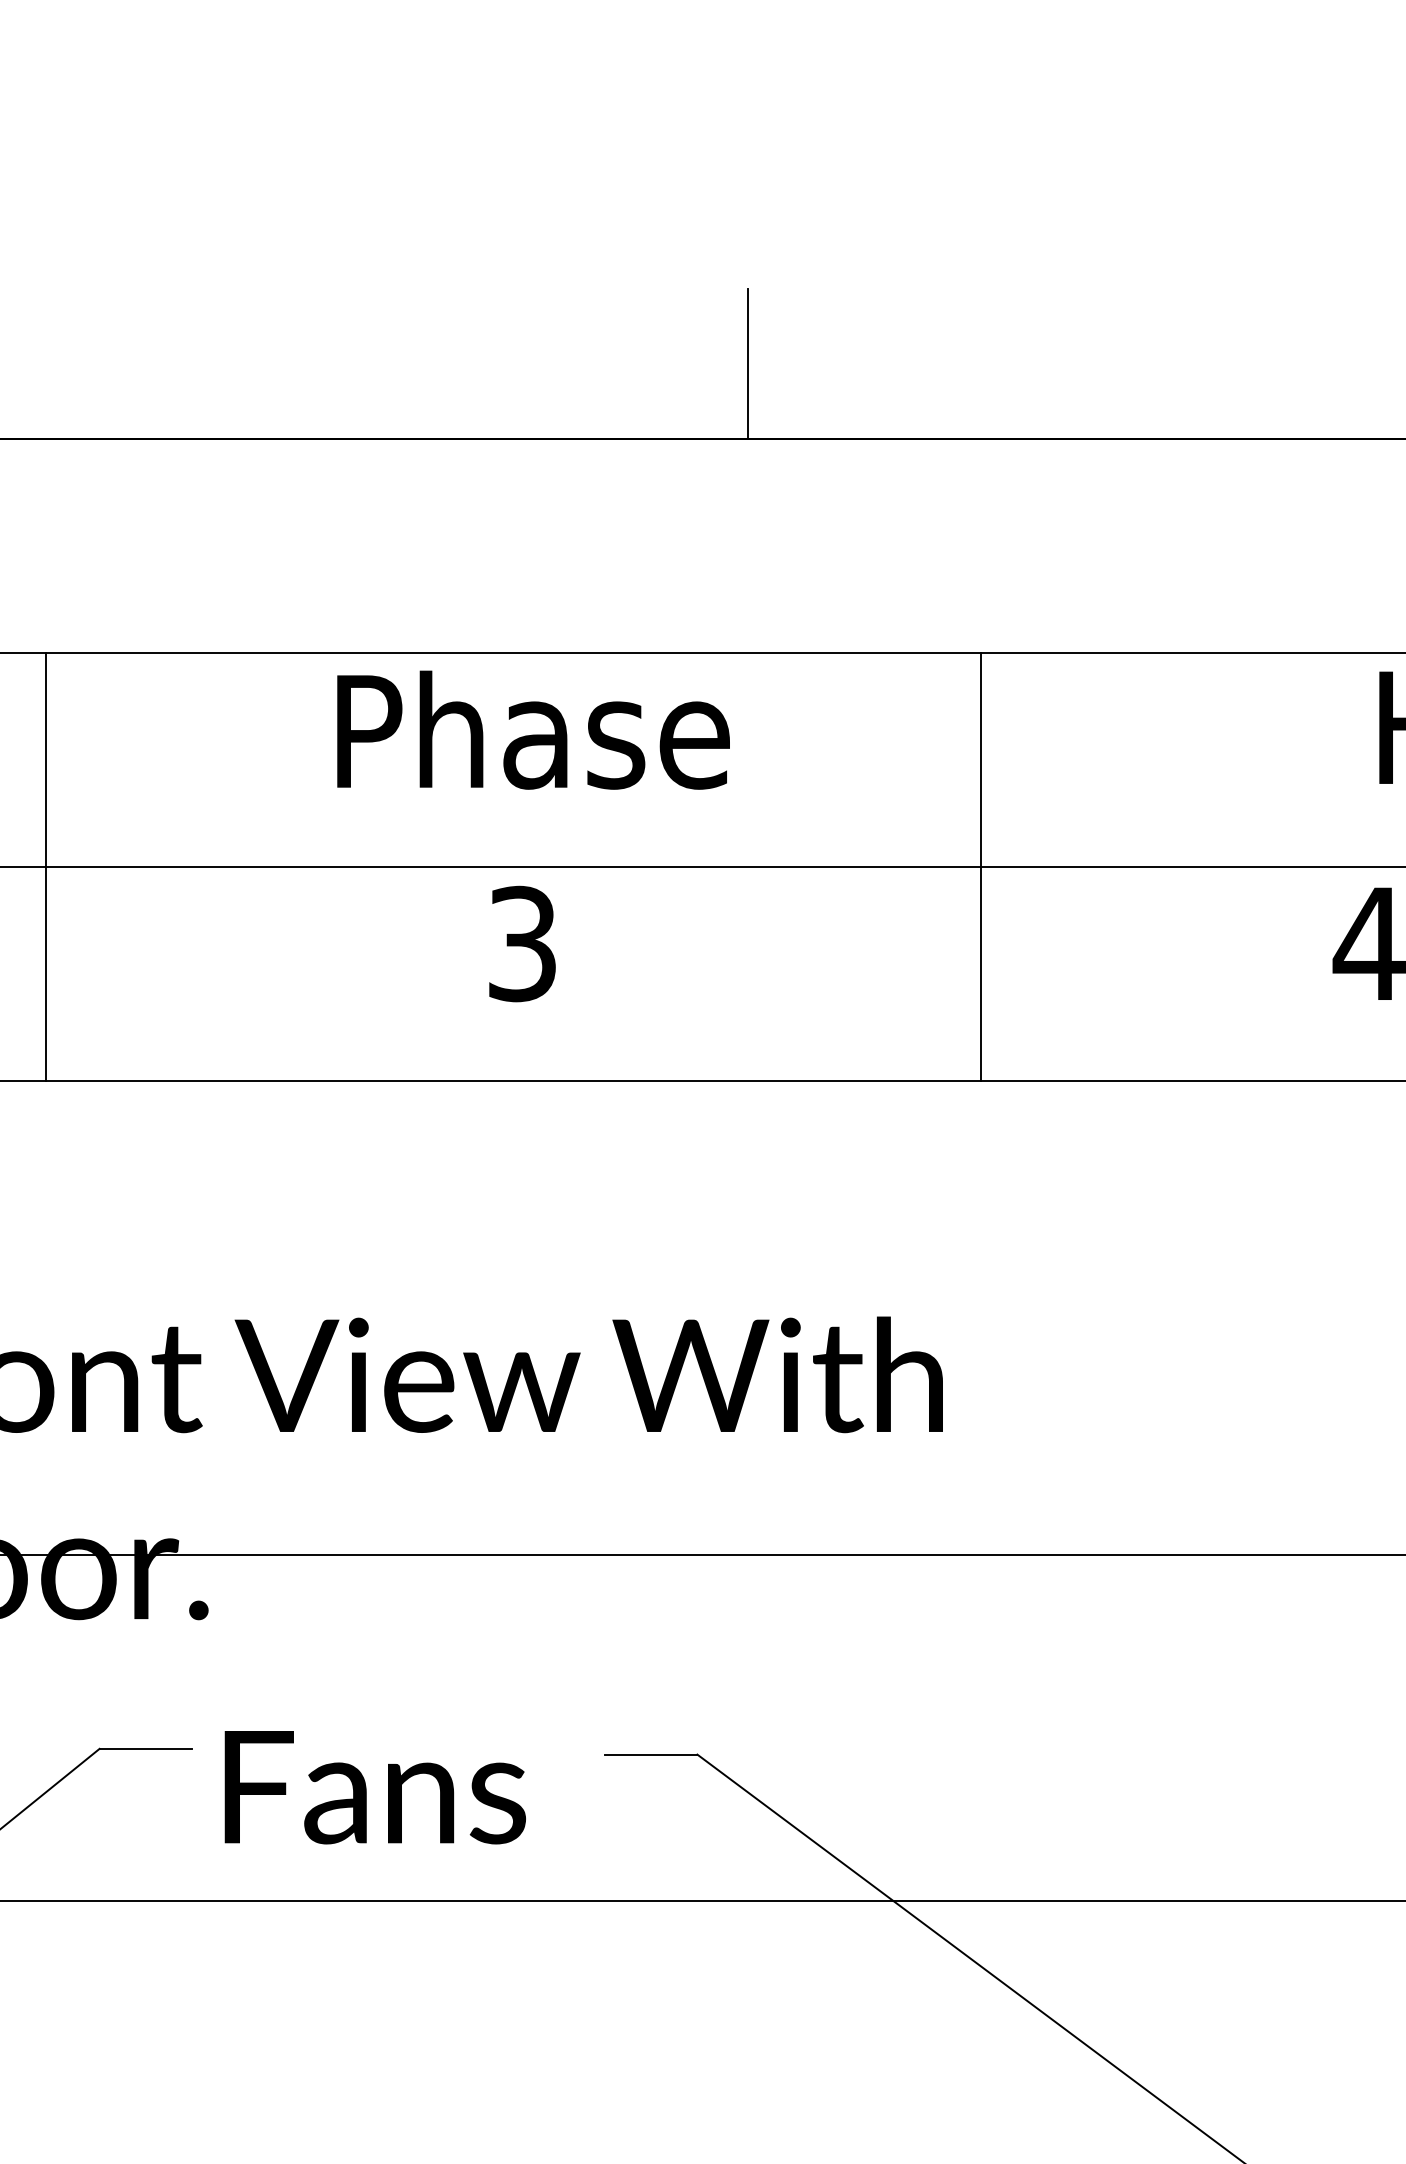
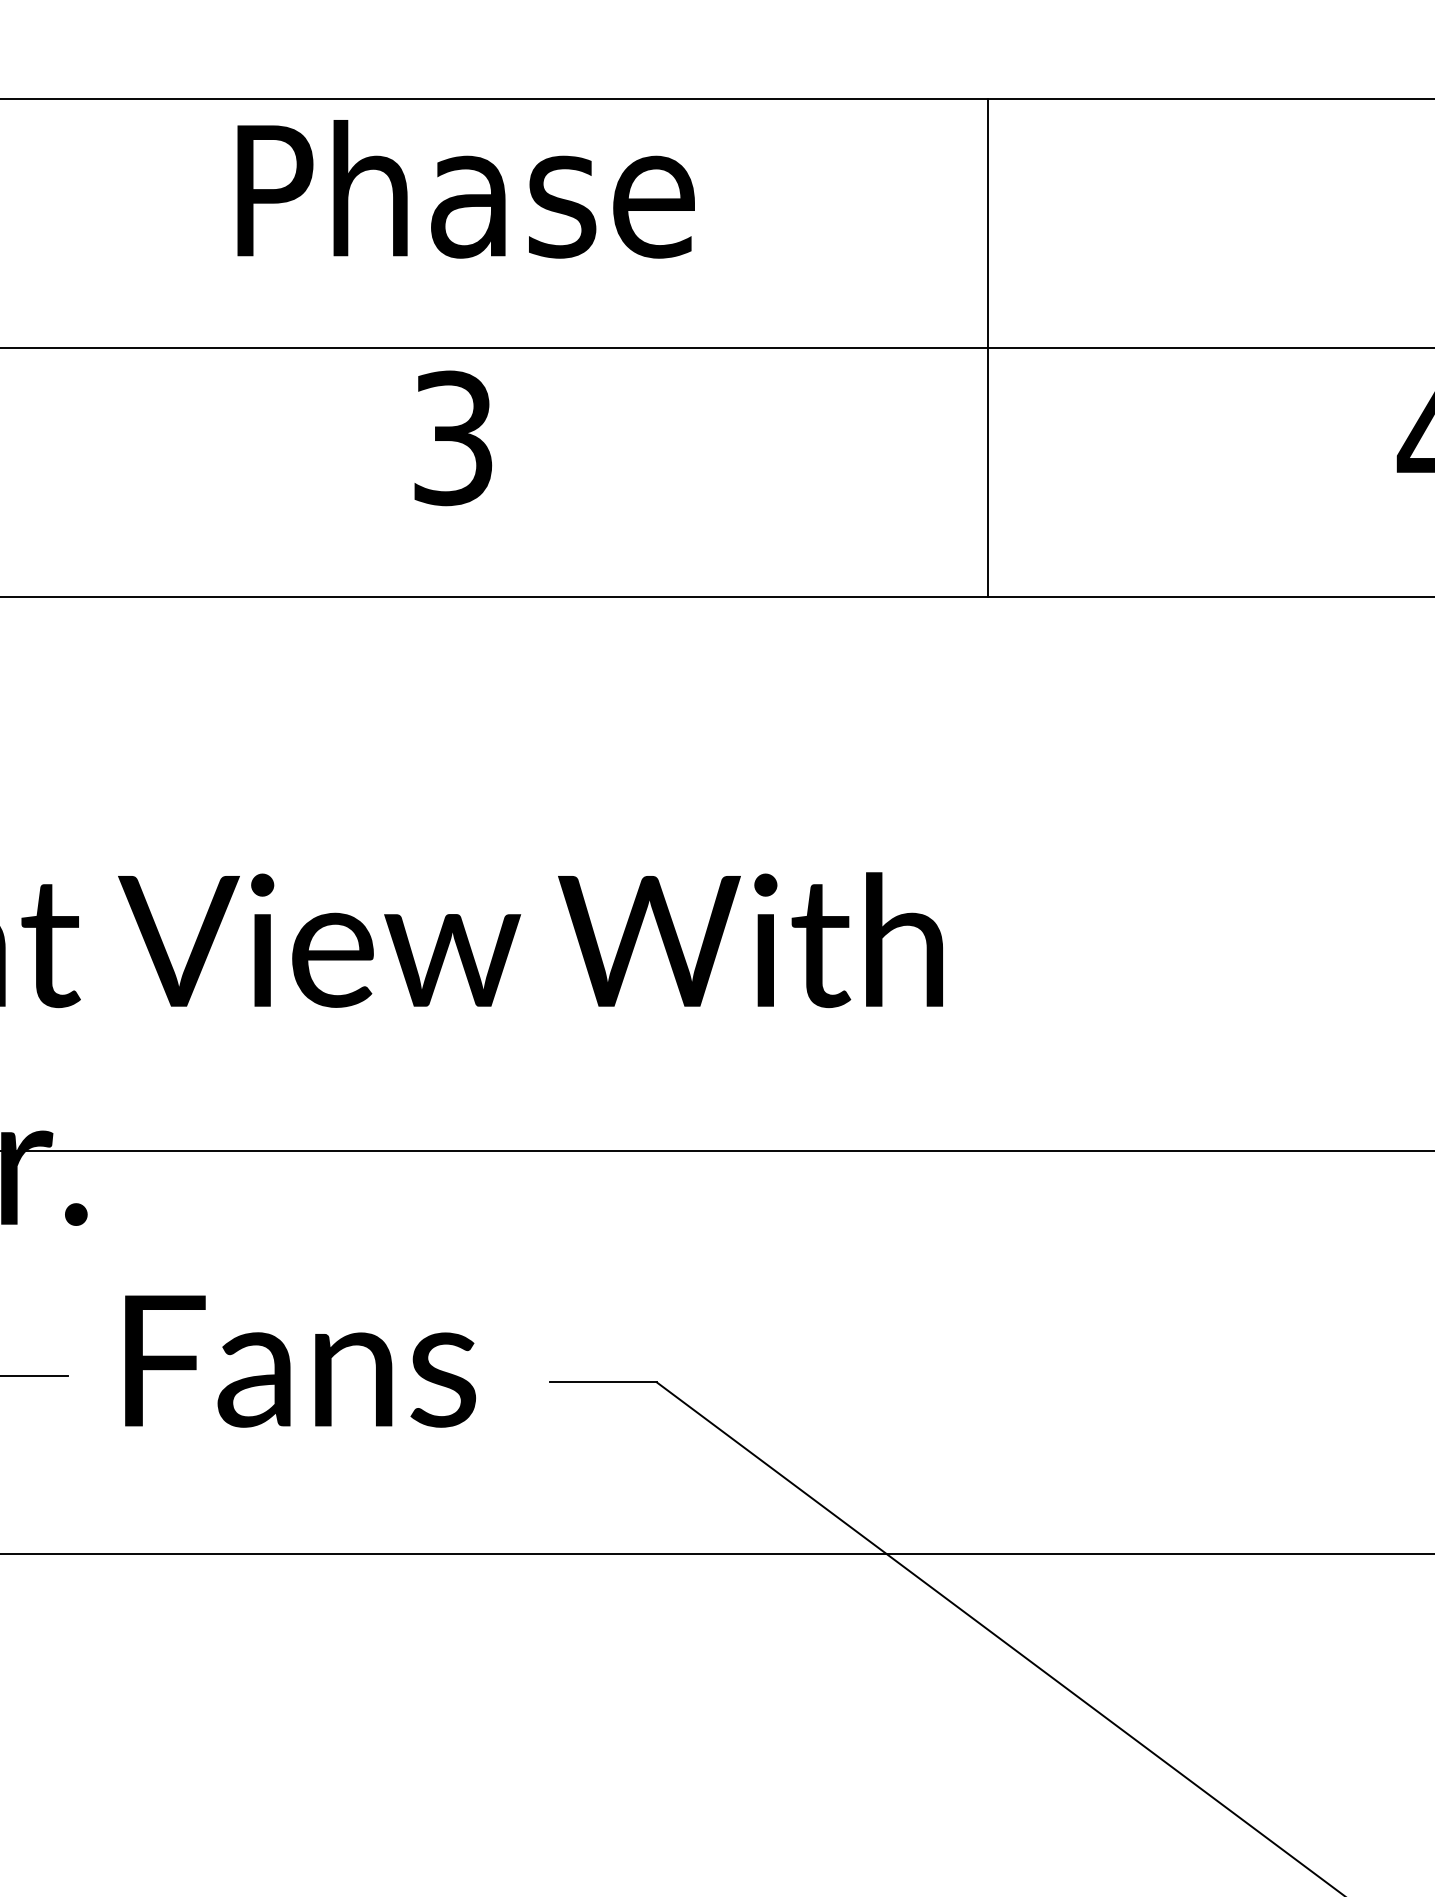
text: (374, 1787) -> (299, 1361), moved

